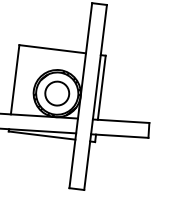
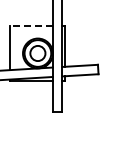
line: (52, 49) -> (31, 26), solid -> dashed

